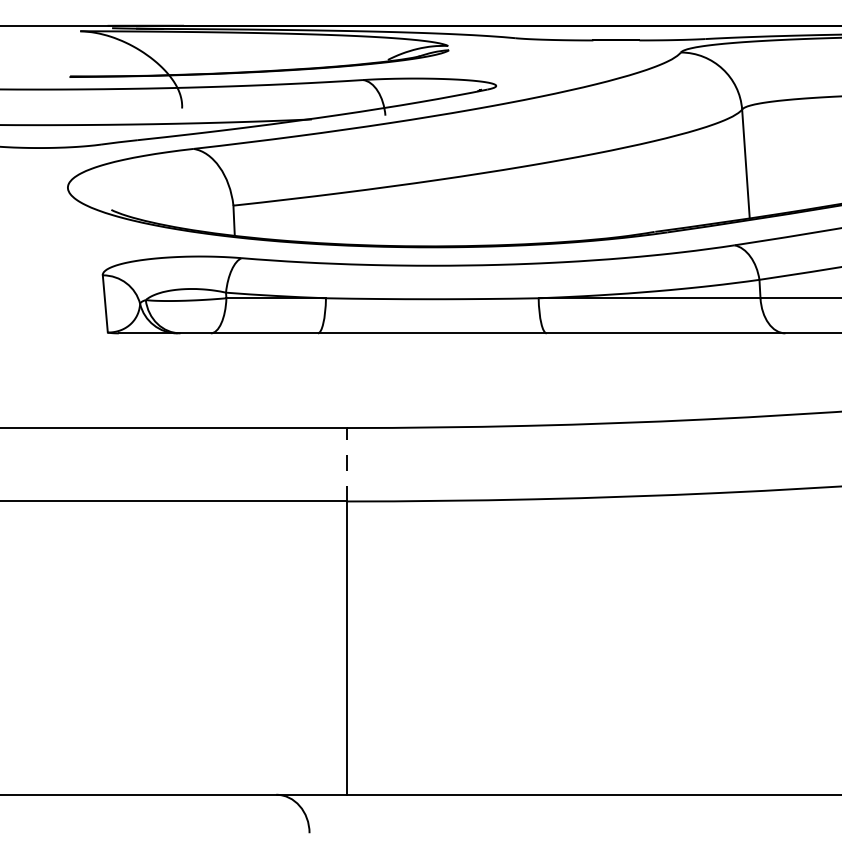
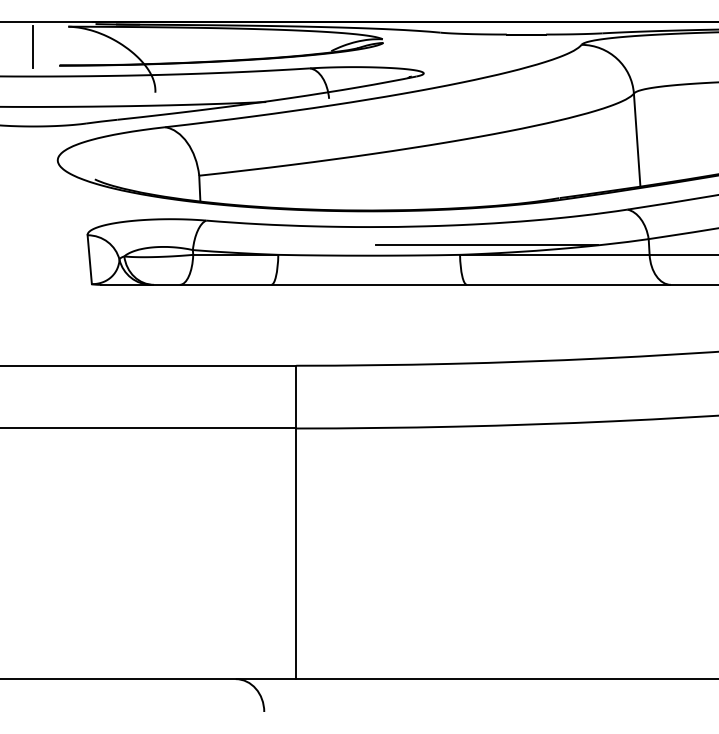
line: (39, 54) -> (33, 46), added
line: (570, 287) -> (487, 245), added
line: (346, 464) -> (295, 396), dashed -> solid

